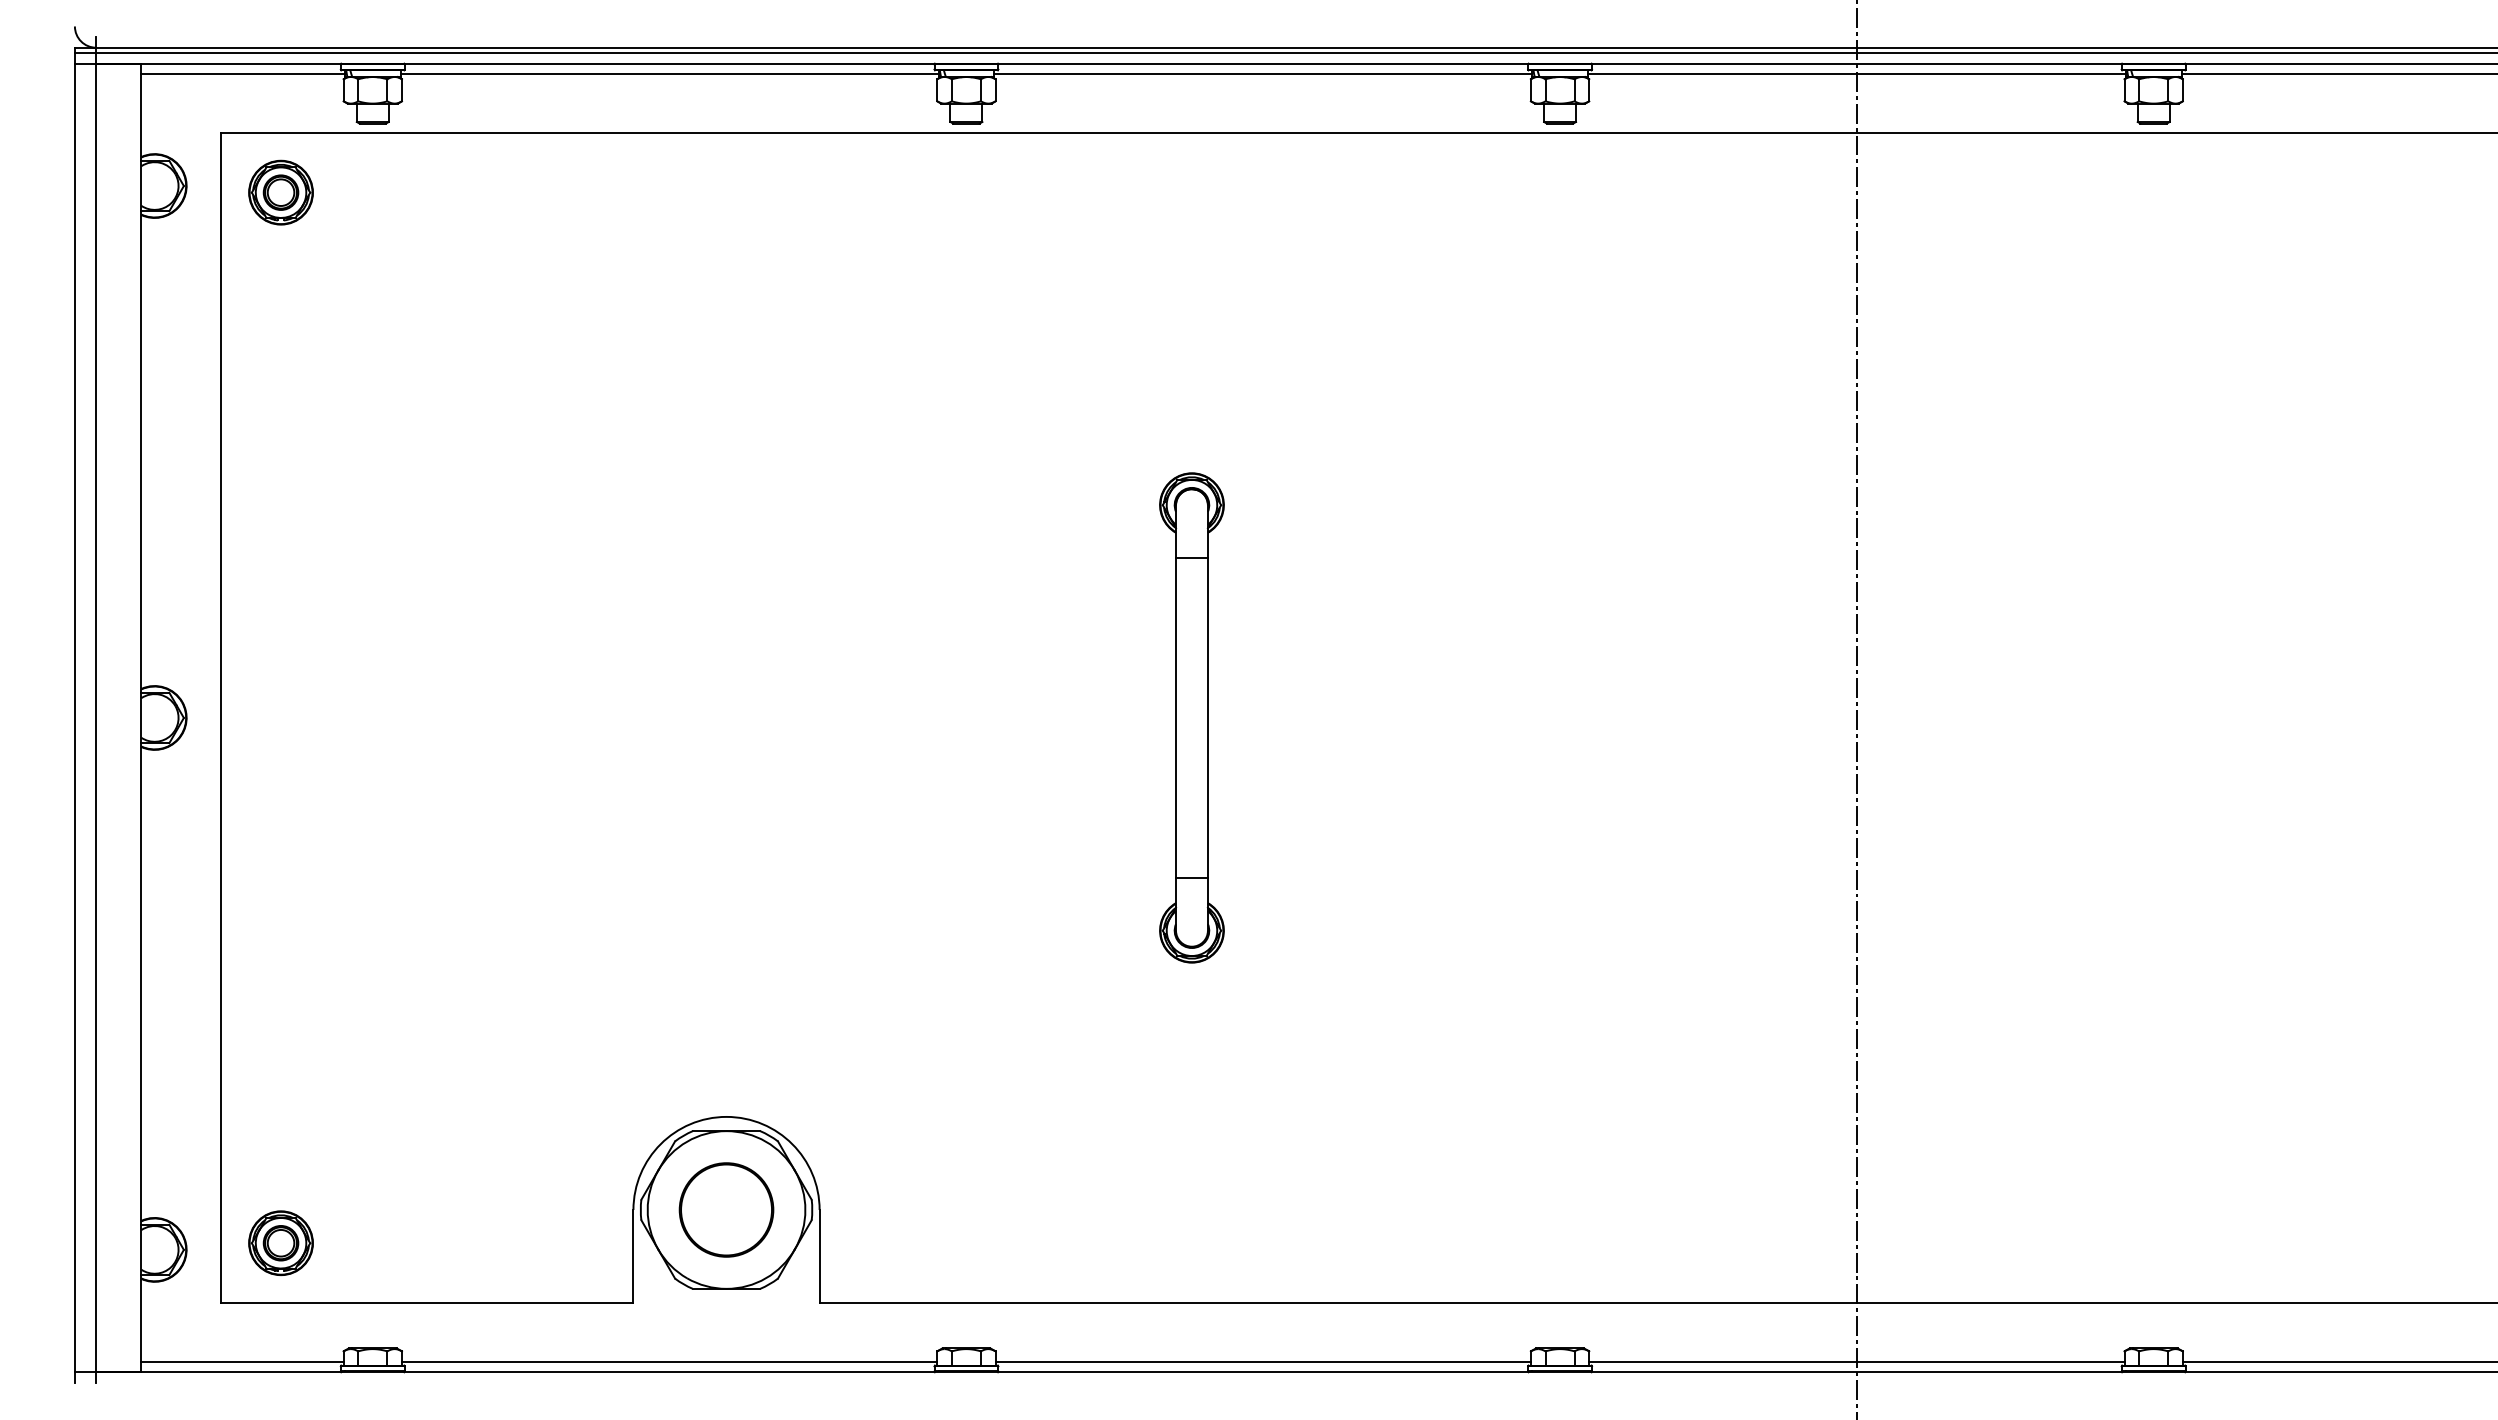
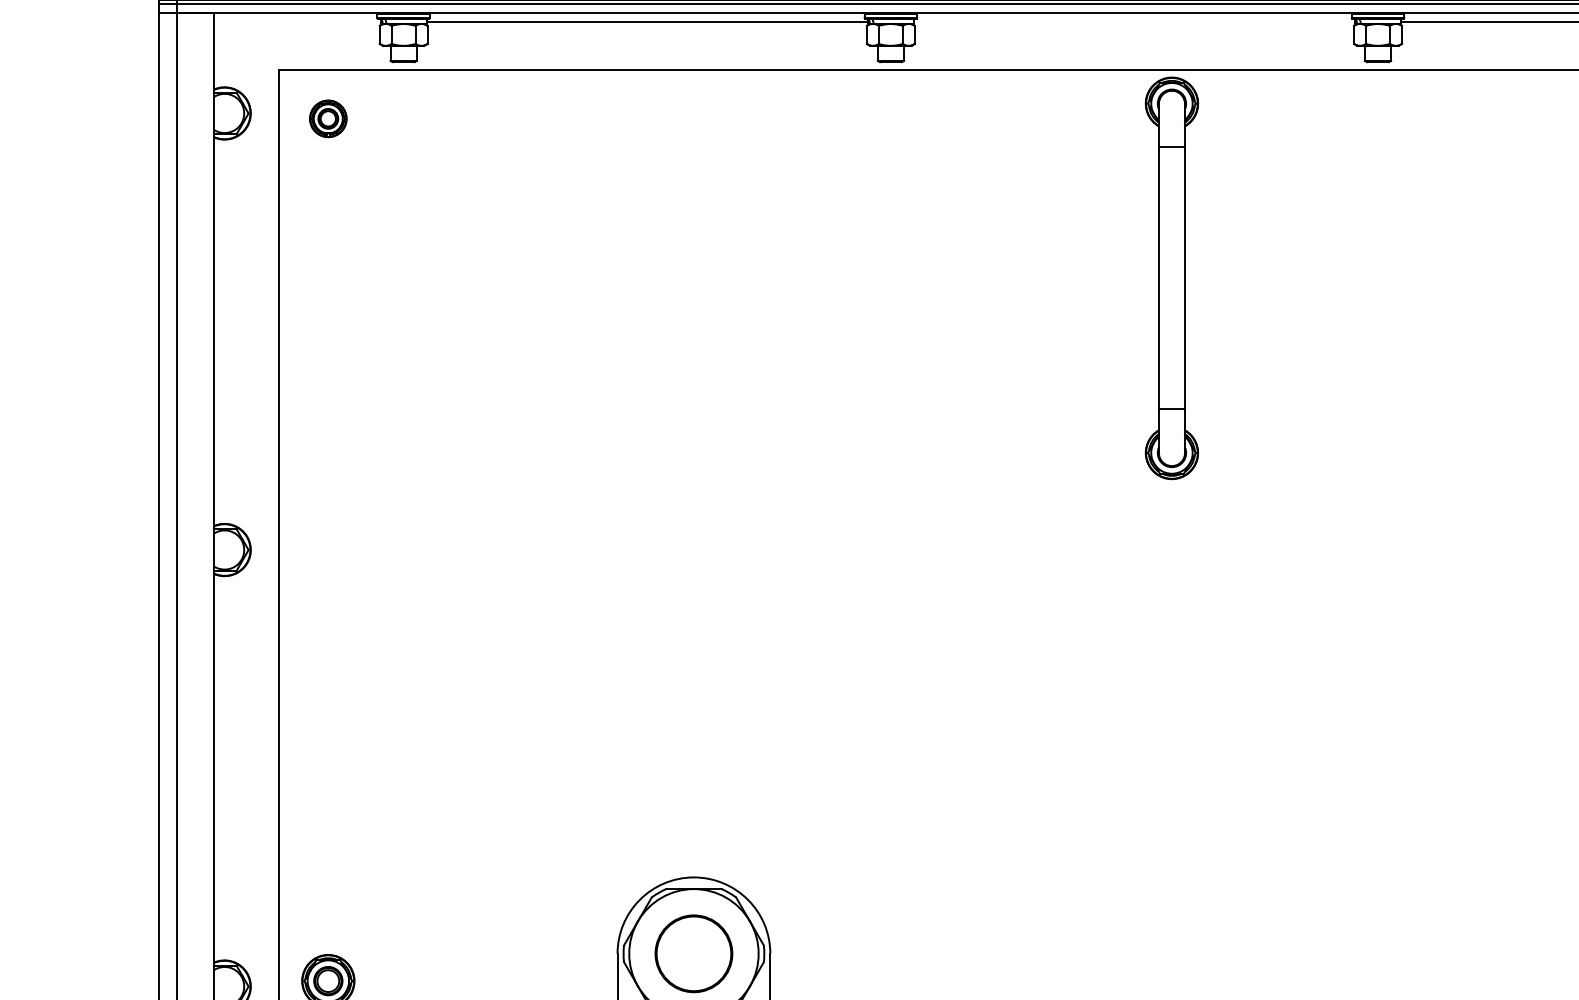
line: (242, 74) -> (296, 21), removed
line: (1263, 74) -> (1134, 21), removed
part: (280, 192) -> (327, 118), size x0.7
part: (1191, 717) -> (1171, 277), moved

